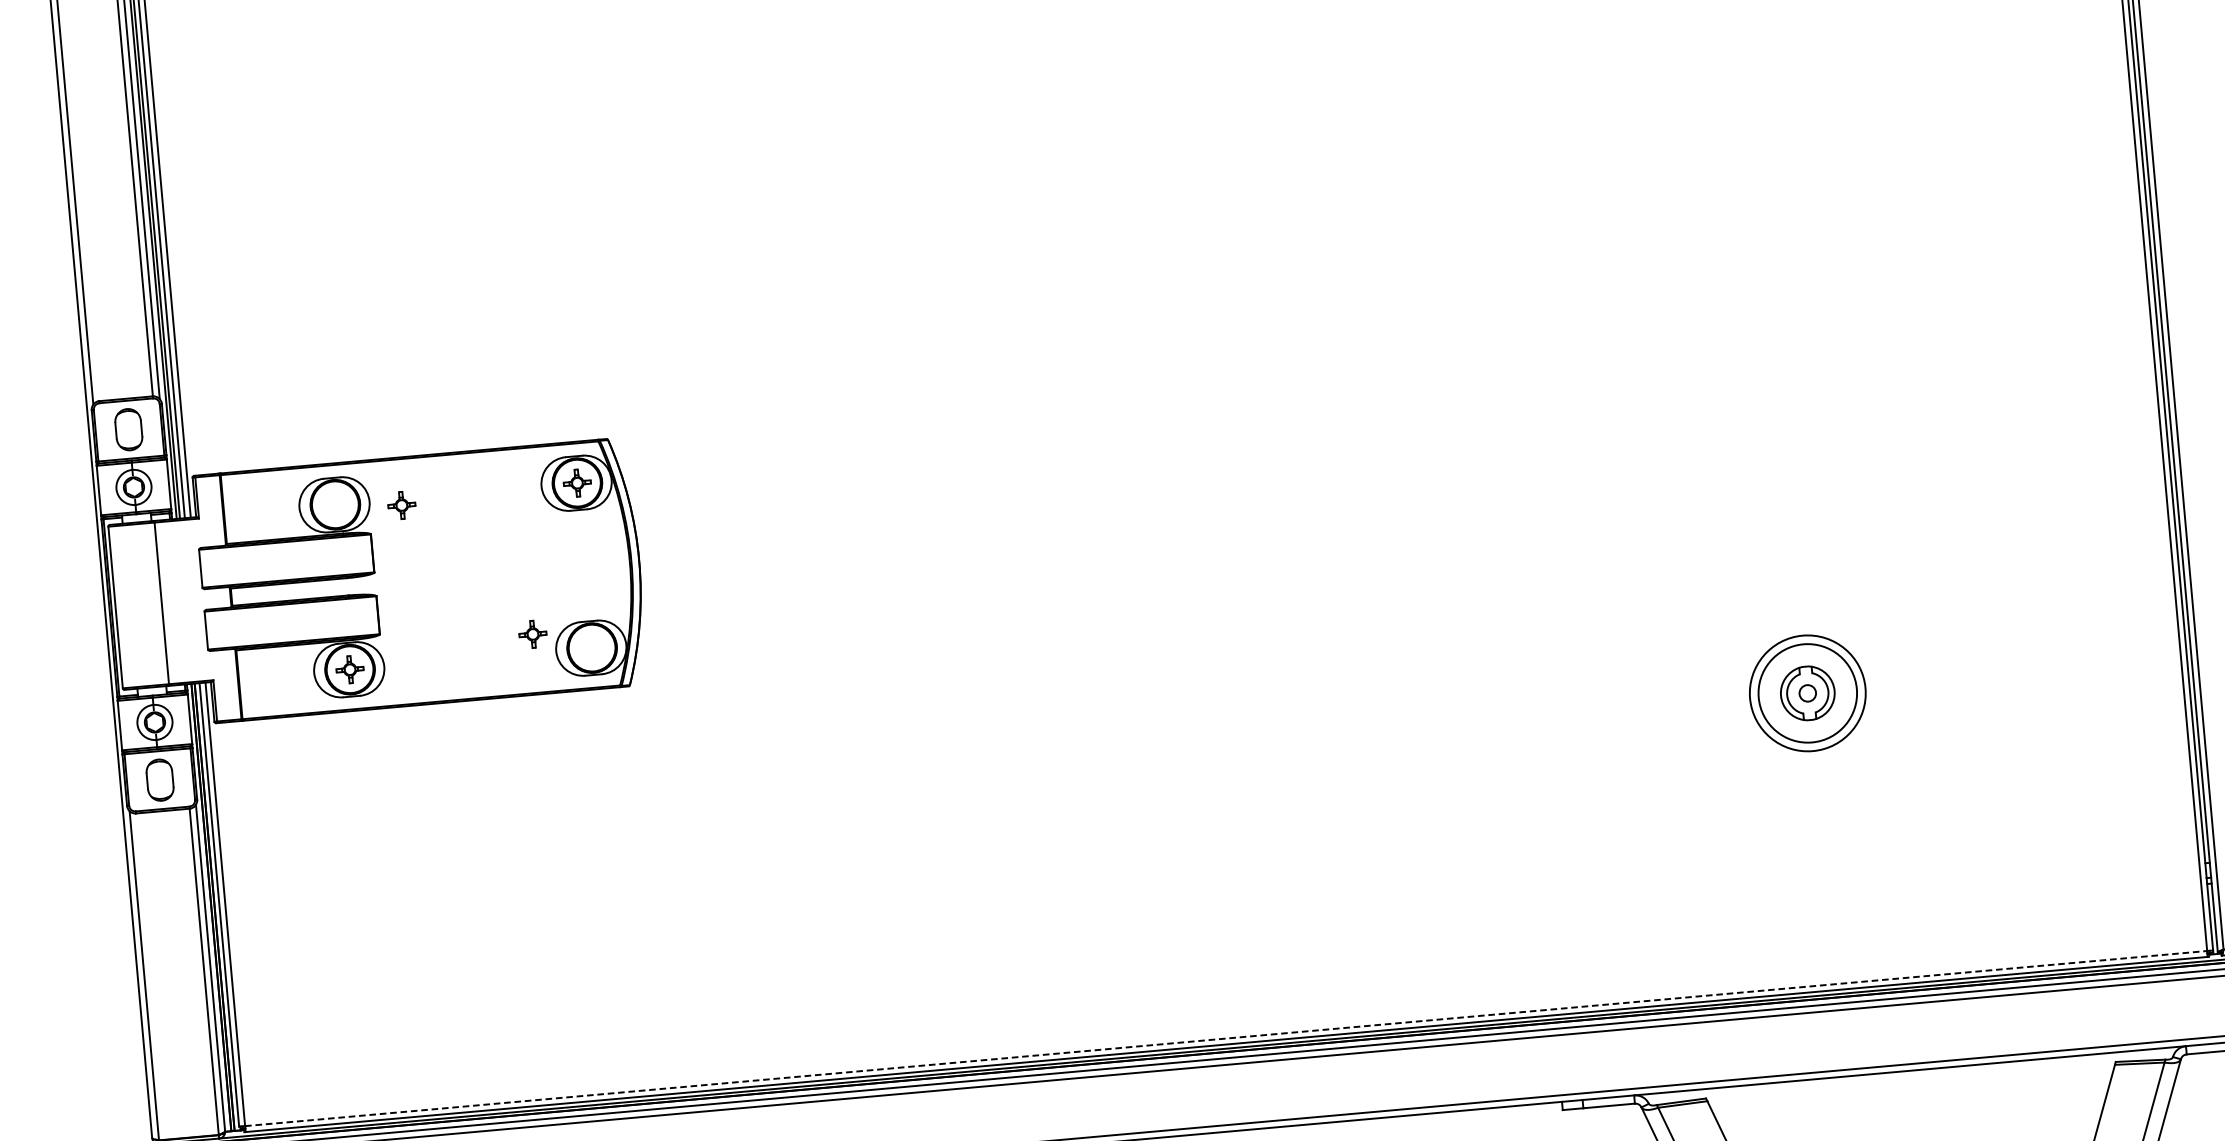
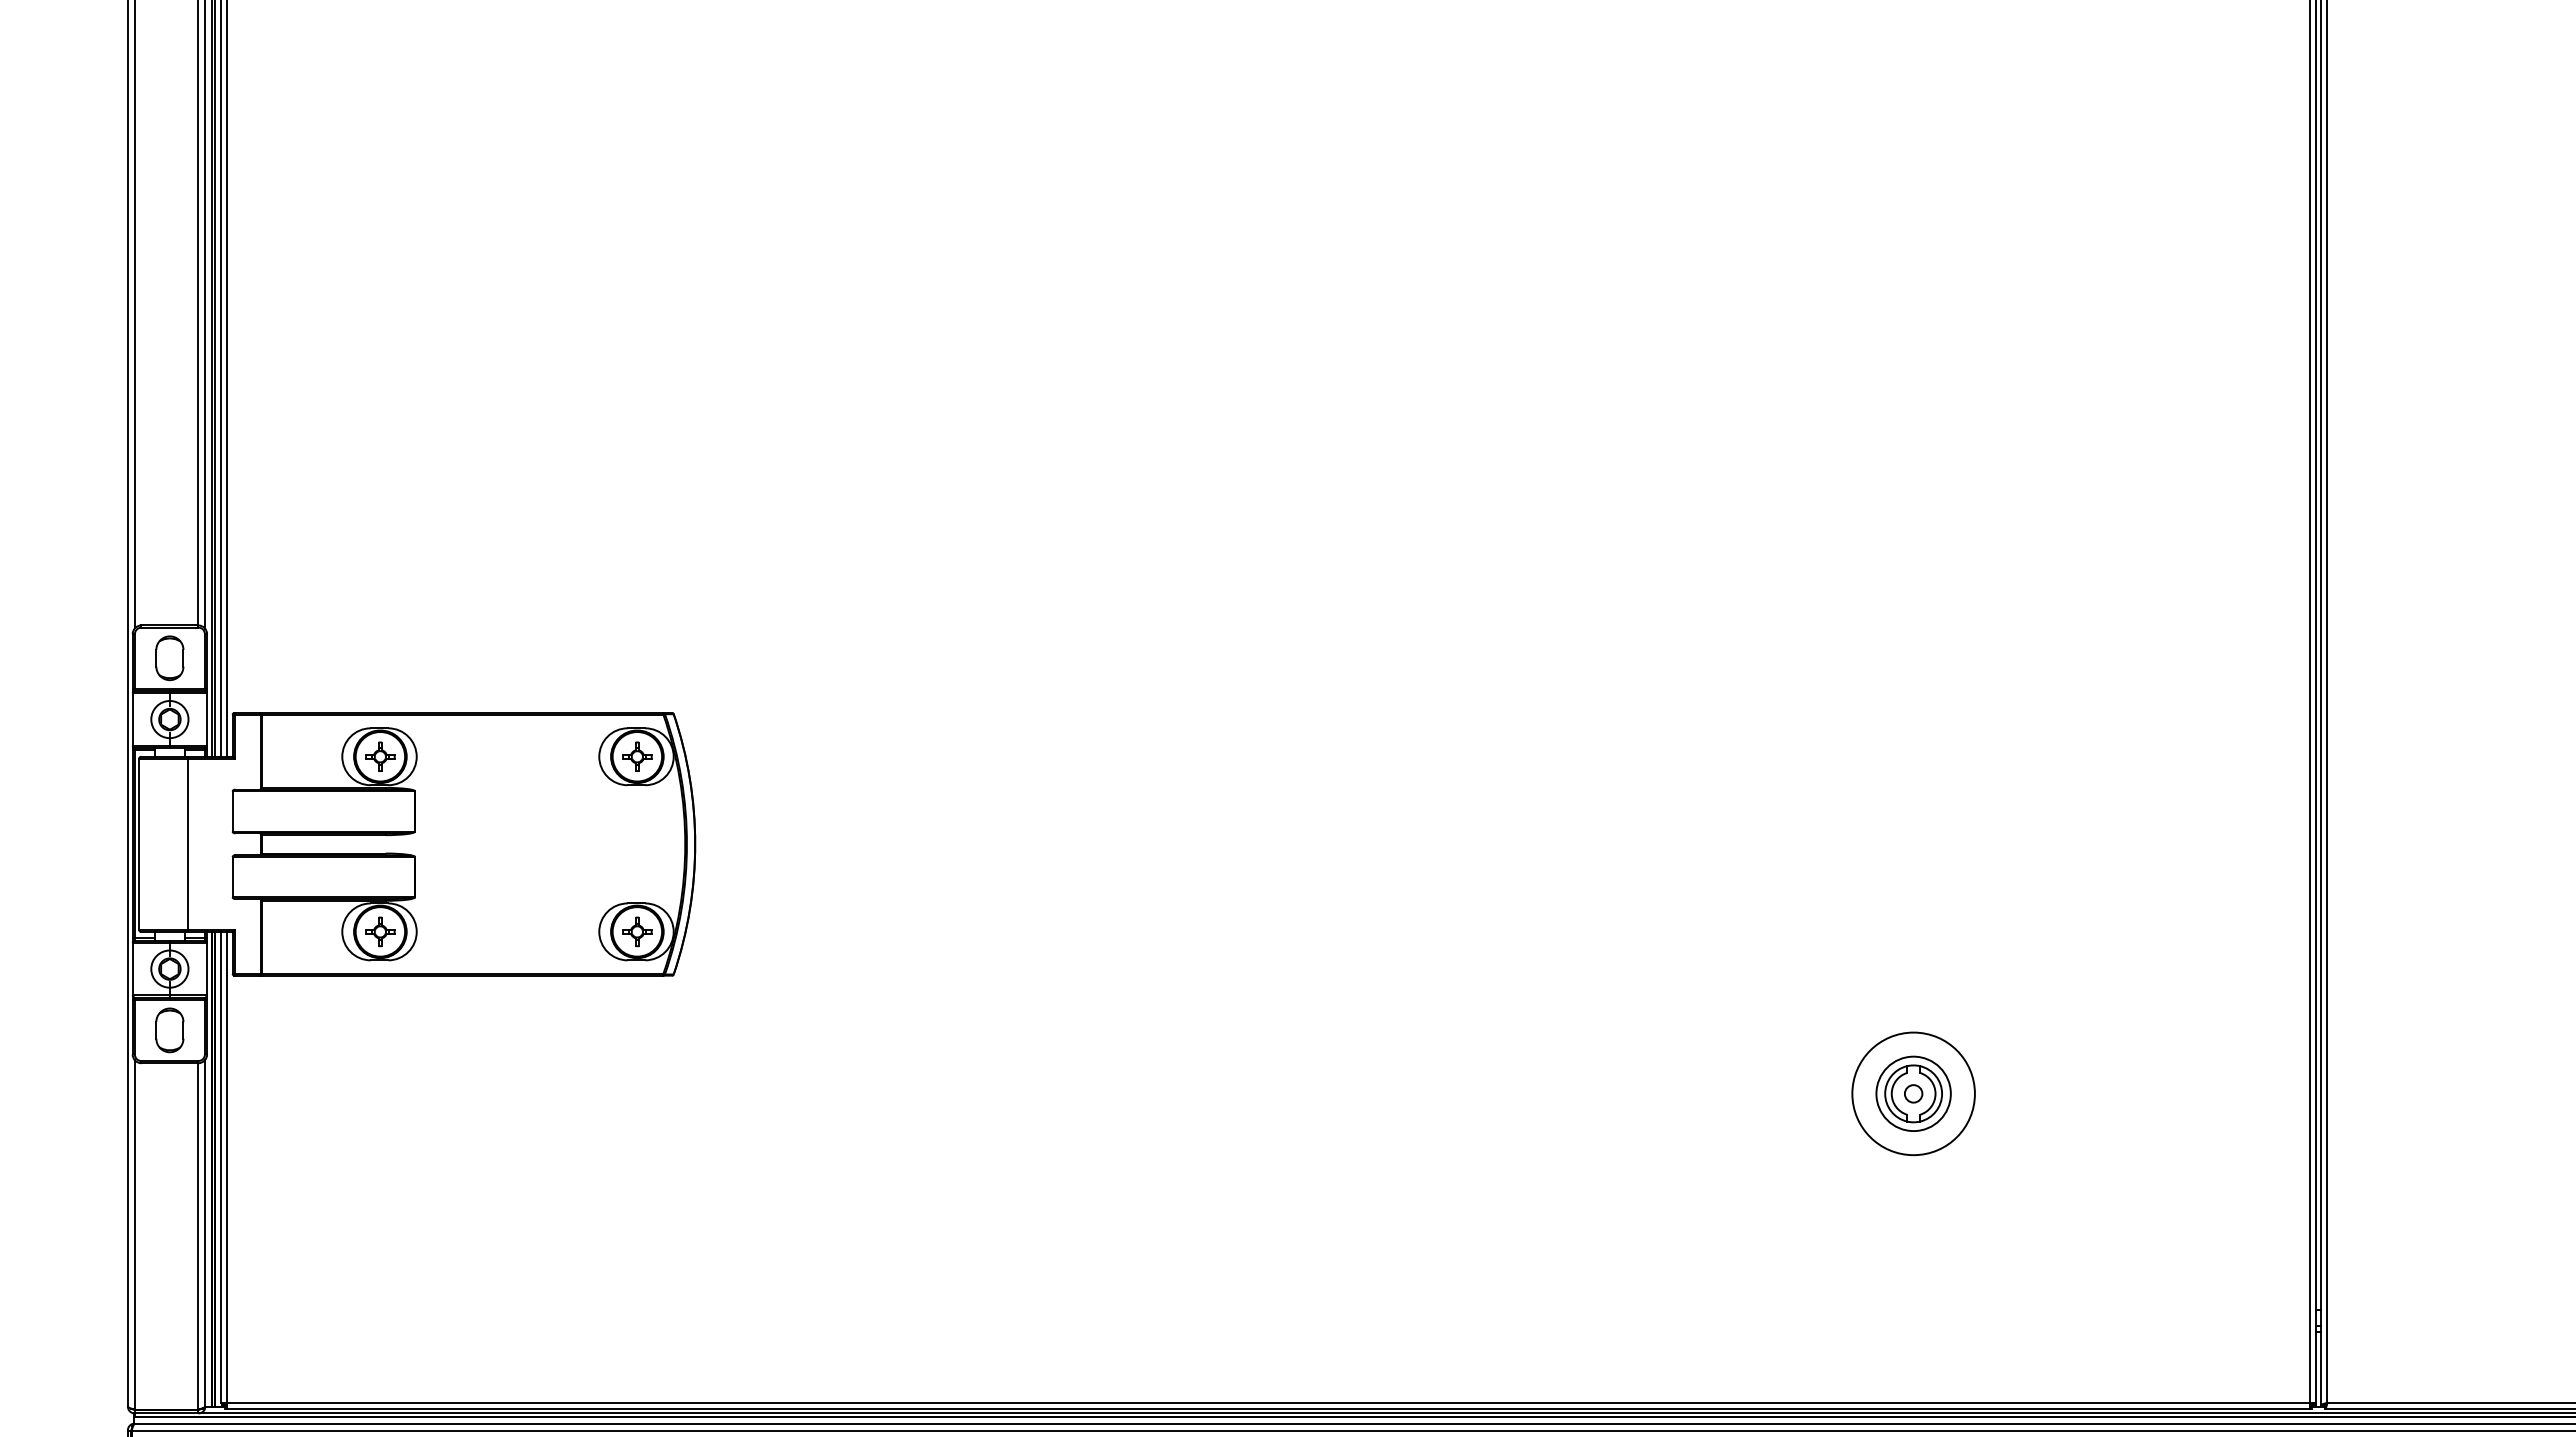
part: (401, 505) -> (380, 756), moved
part: (533, 634) -> (637, 931), moved
circle: (1807, 693) -> (1913, 1093), size x0.71
line: (1226, 1038) -> (1268, 1402), dashed -> solid

